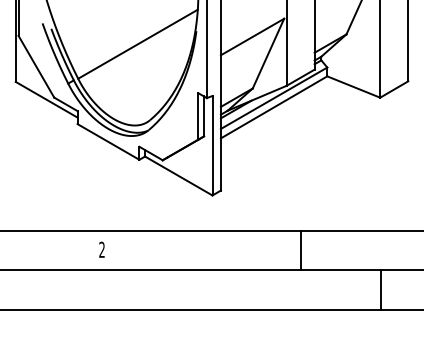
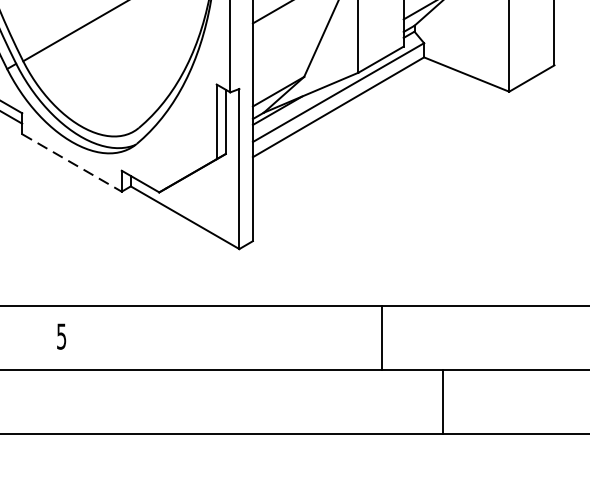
line: (108, 141) -> (72, 162), solid -> dashed
text: (101, 249) -> (60, 335), 2 -> 5
line: (380, 290) -> (442, 401), moved

